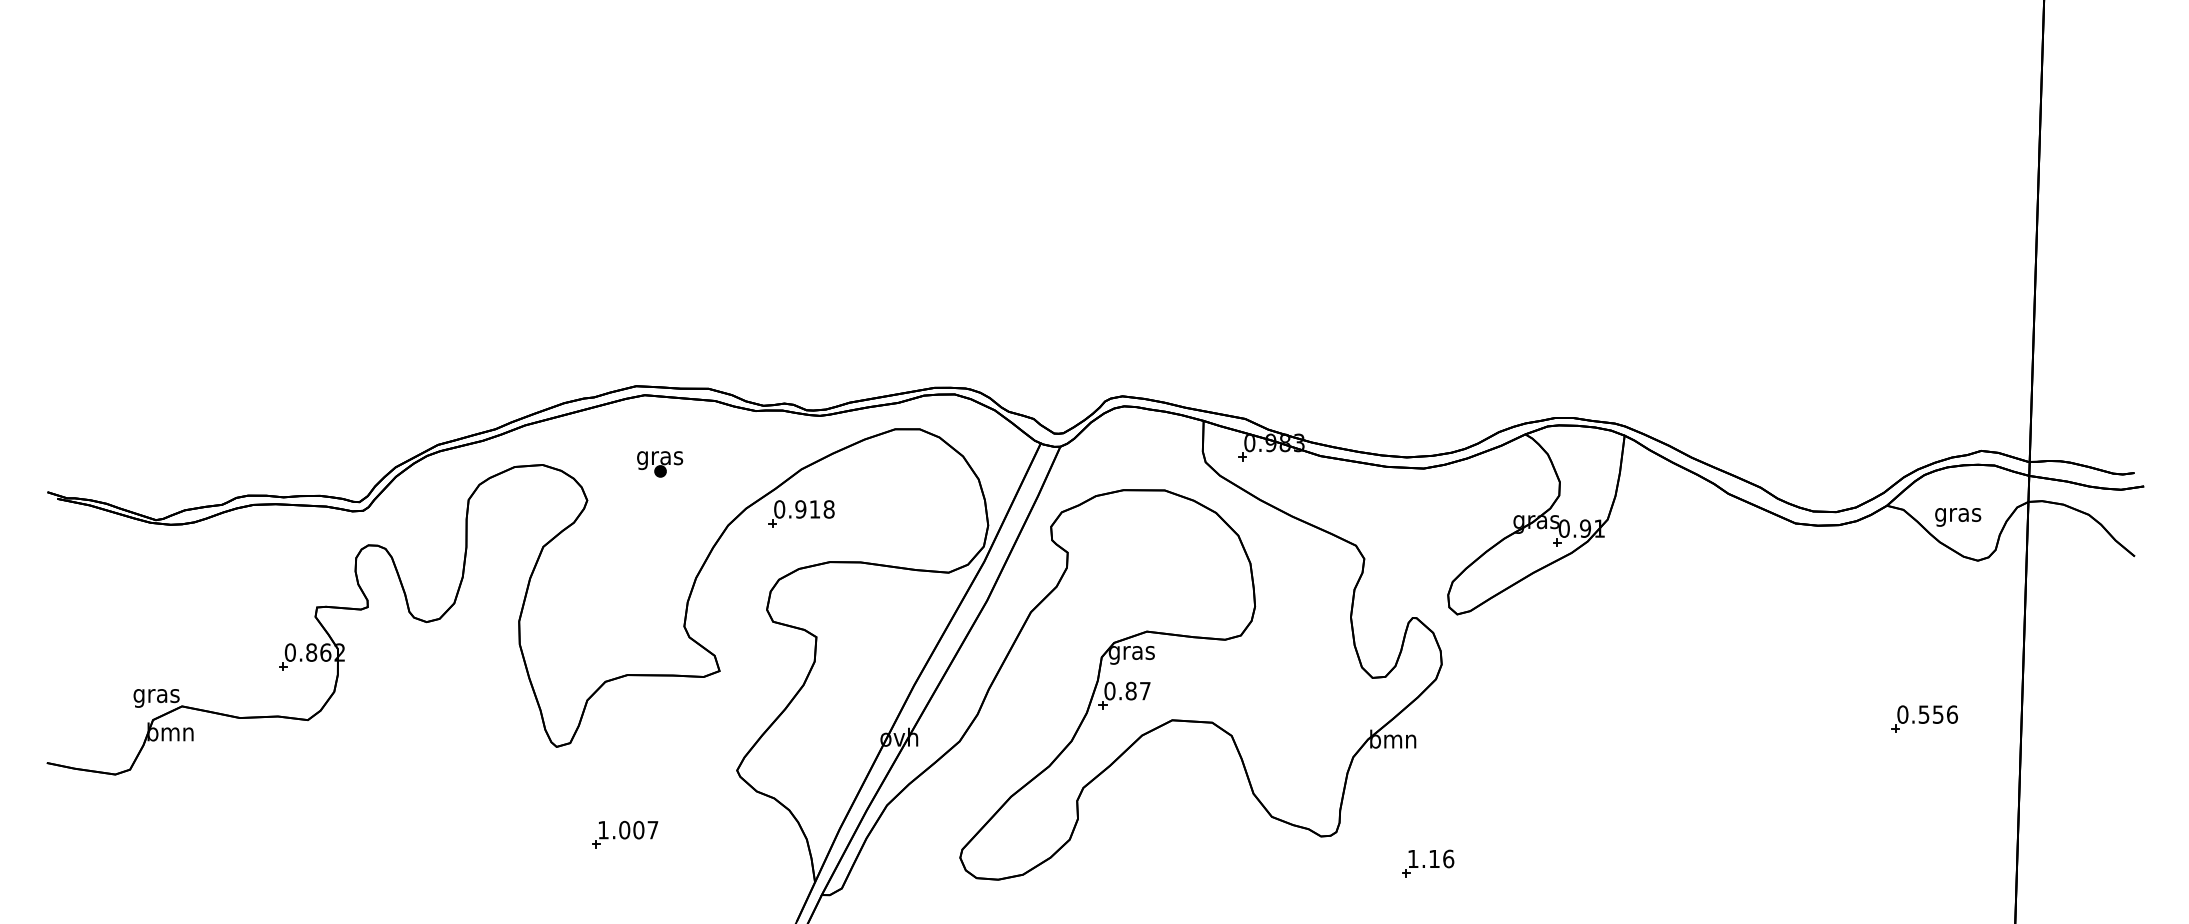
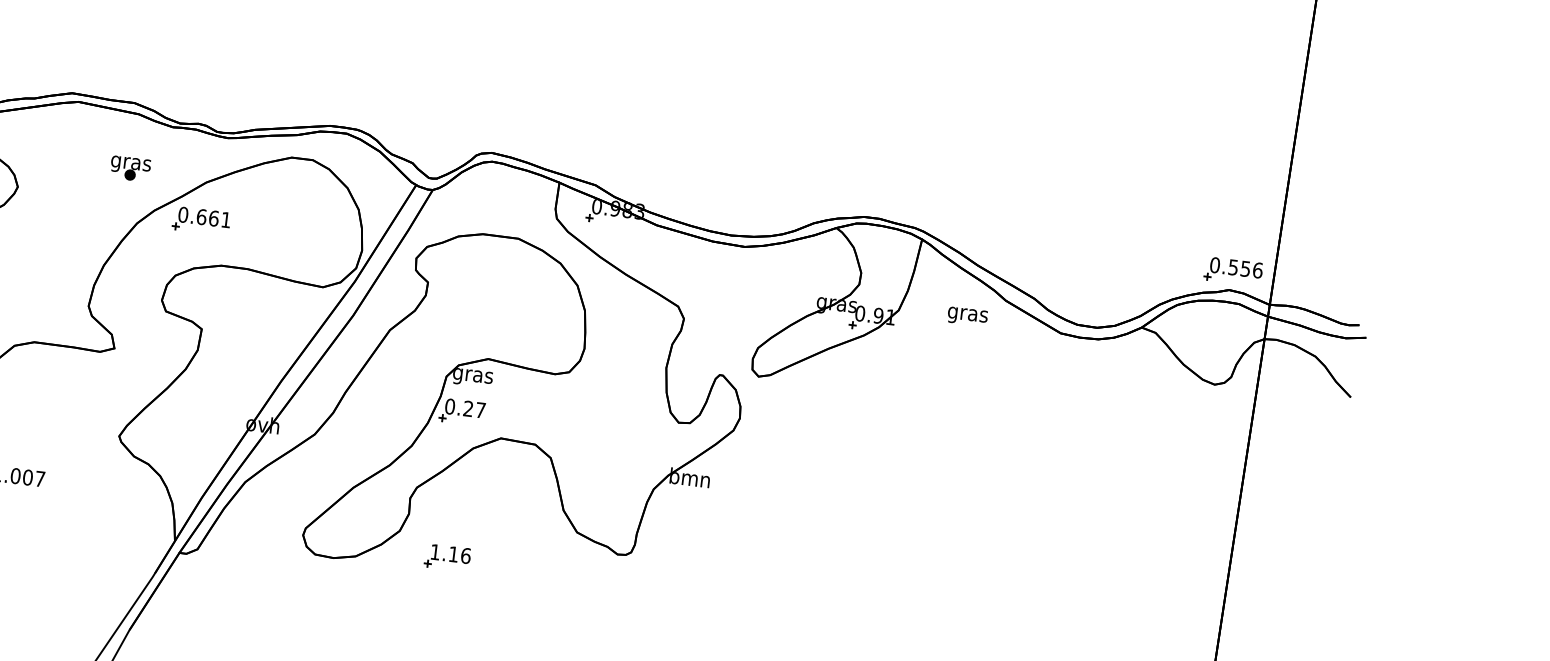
part: (660, 464) -> (130, 169), moved
text: (814, 509) -> (213, 218), 0.918 -> 0.661
text: (1958, 517) -> (967, 316), moved
text: (1130, 691) -> (467, 409), 0.87 -> 0.27
part: (1924, 718) -> (1233, 270), moved
part: (1428, 863) -> (448, 557), moved

